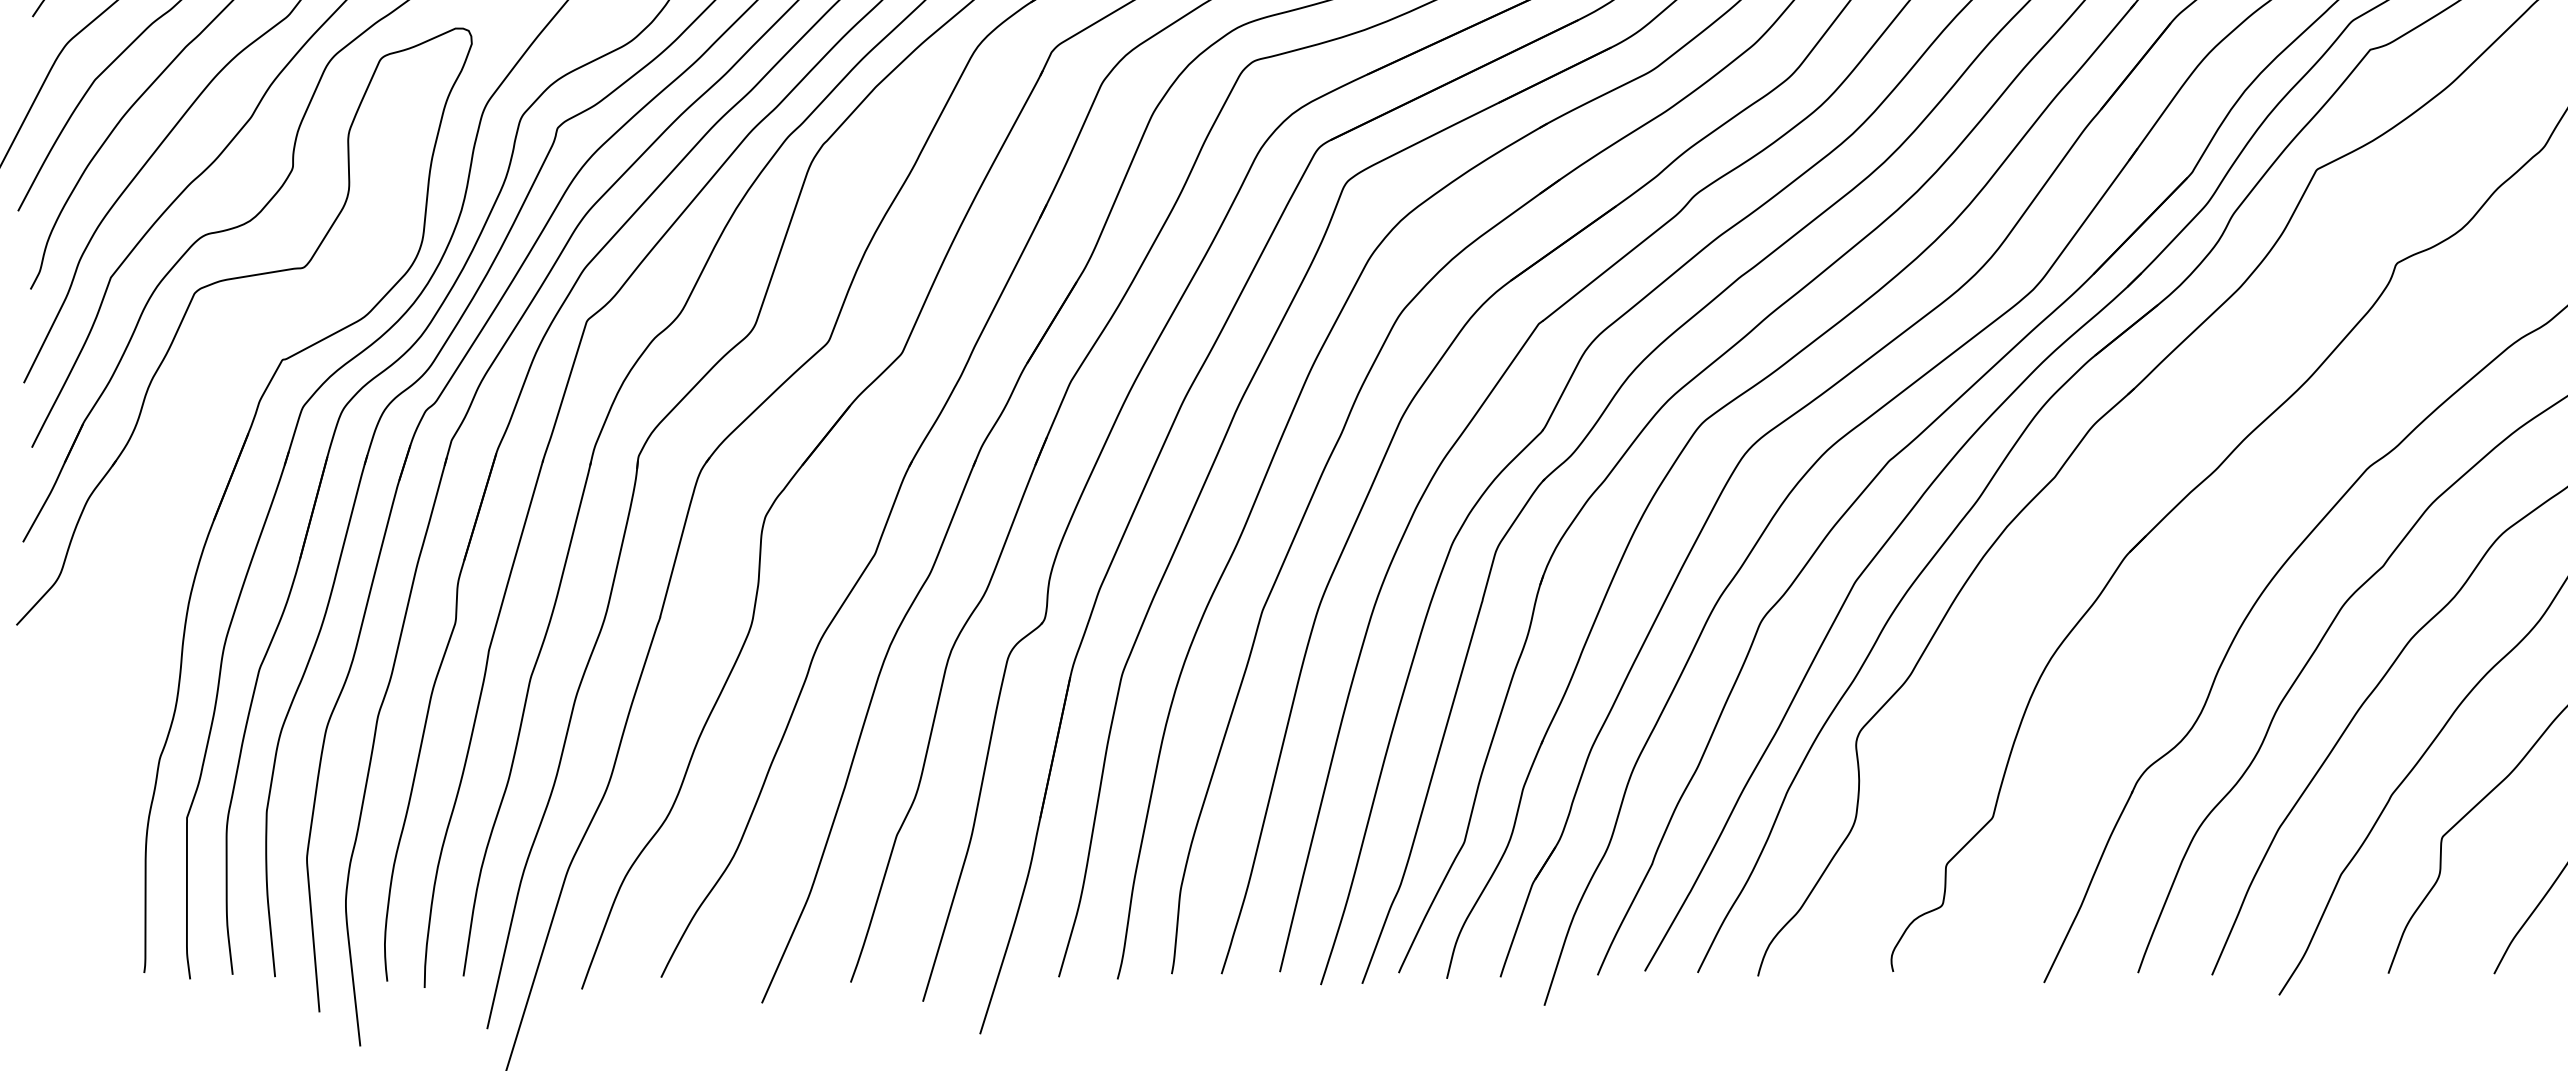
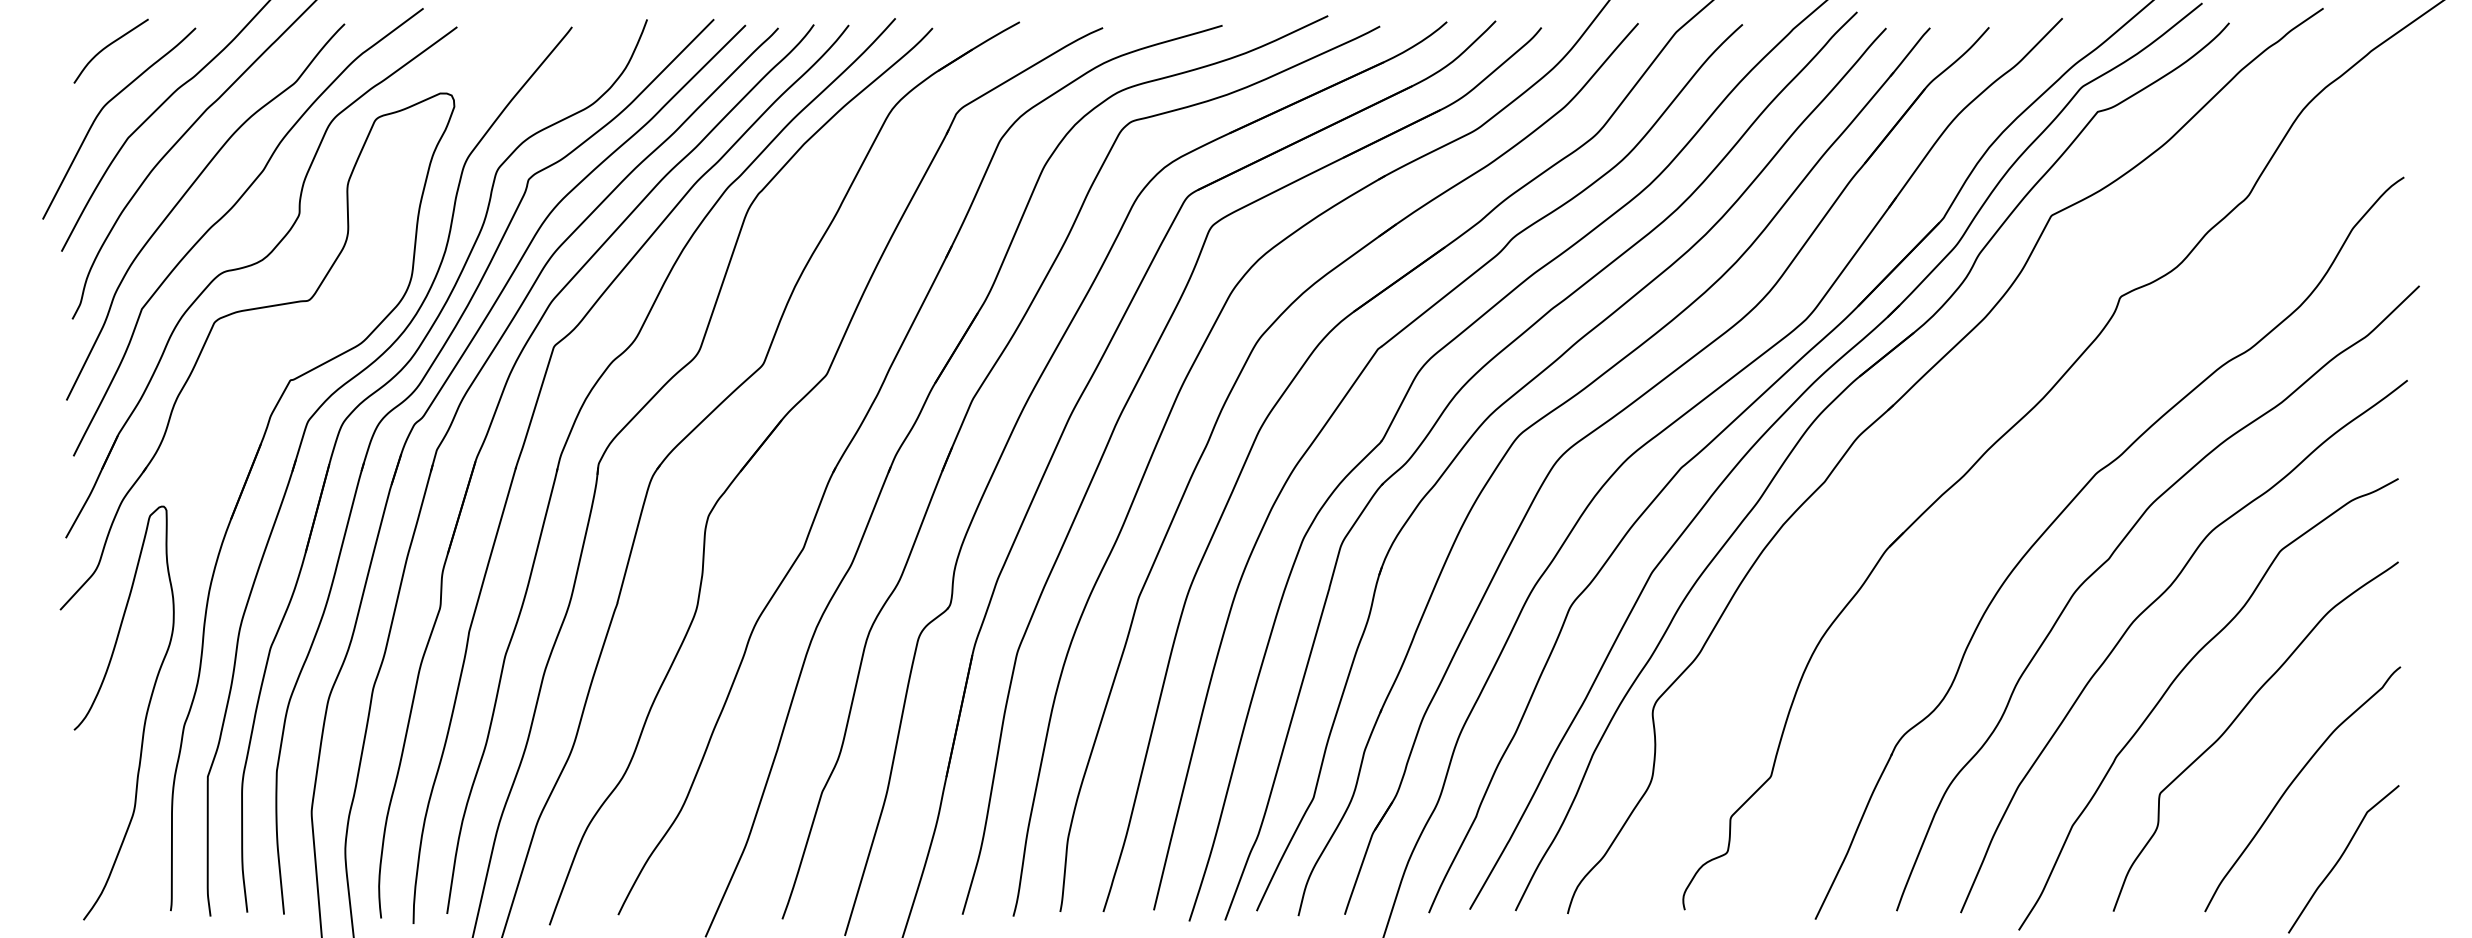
curve: (115, 745) -> (145, 714), added

